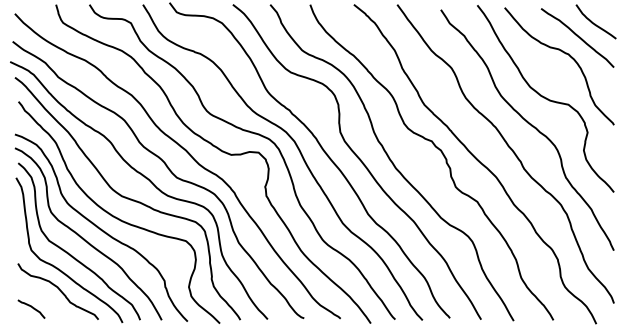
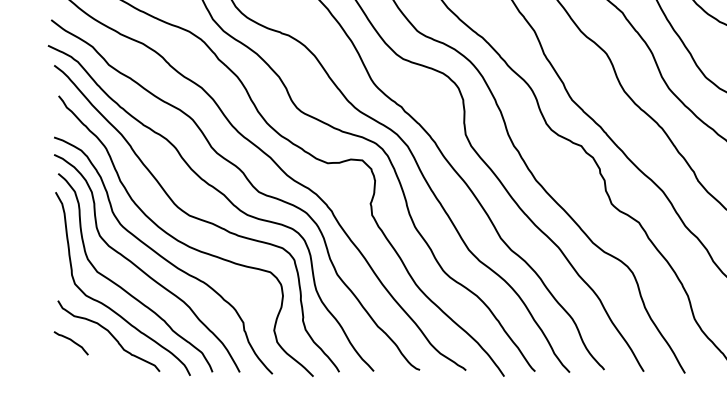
curve: (31, 307) -> (71, 341), moved

